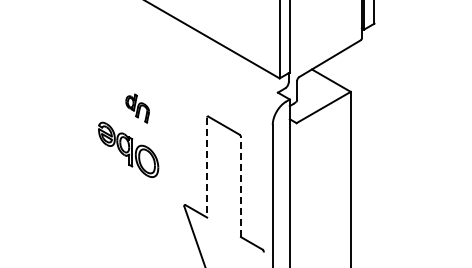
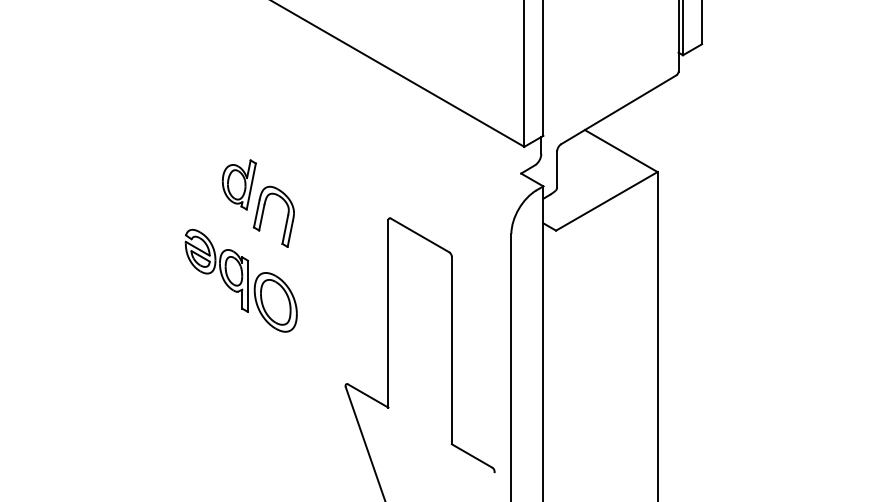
part: (137, 108) -> (257, 203), size x1.67
line: (207, 168) -> (389, 315), dashed -> solid
line: (241, 186) -> (452, 349), dashed -> solid

